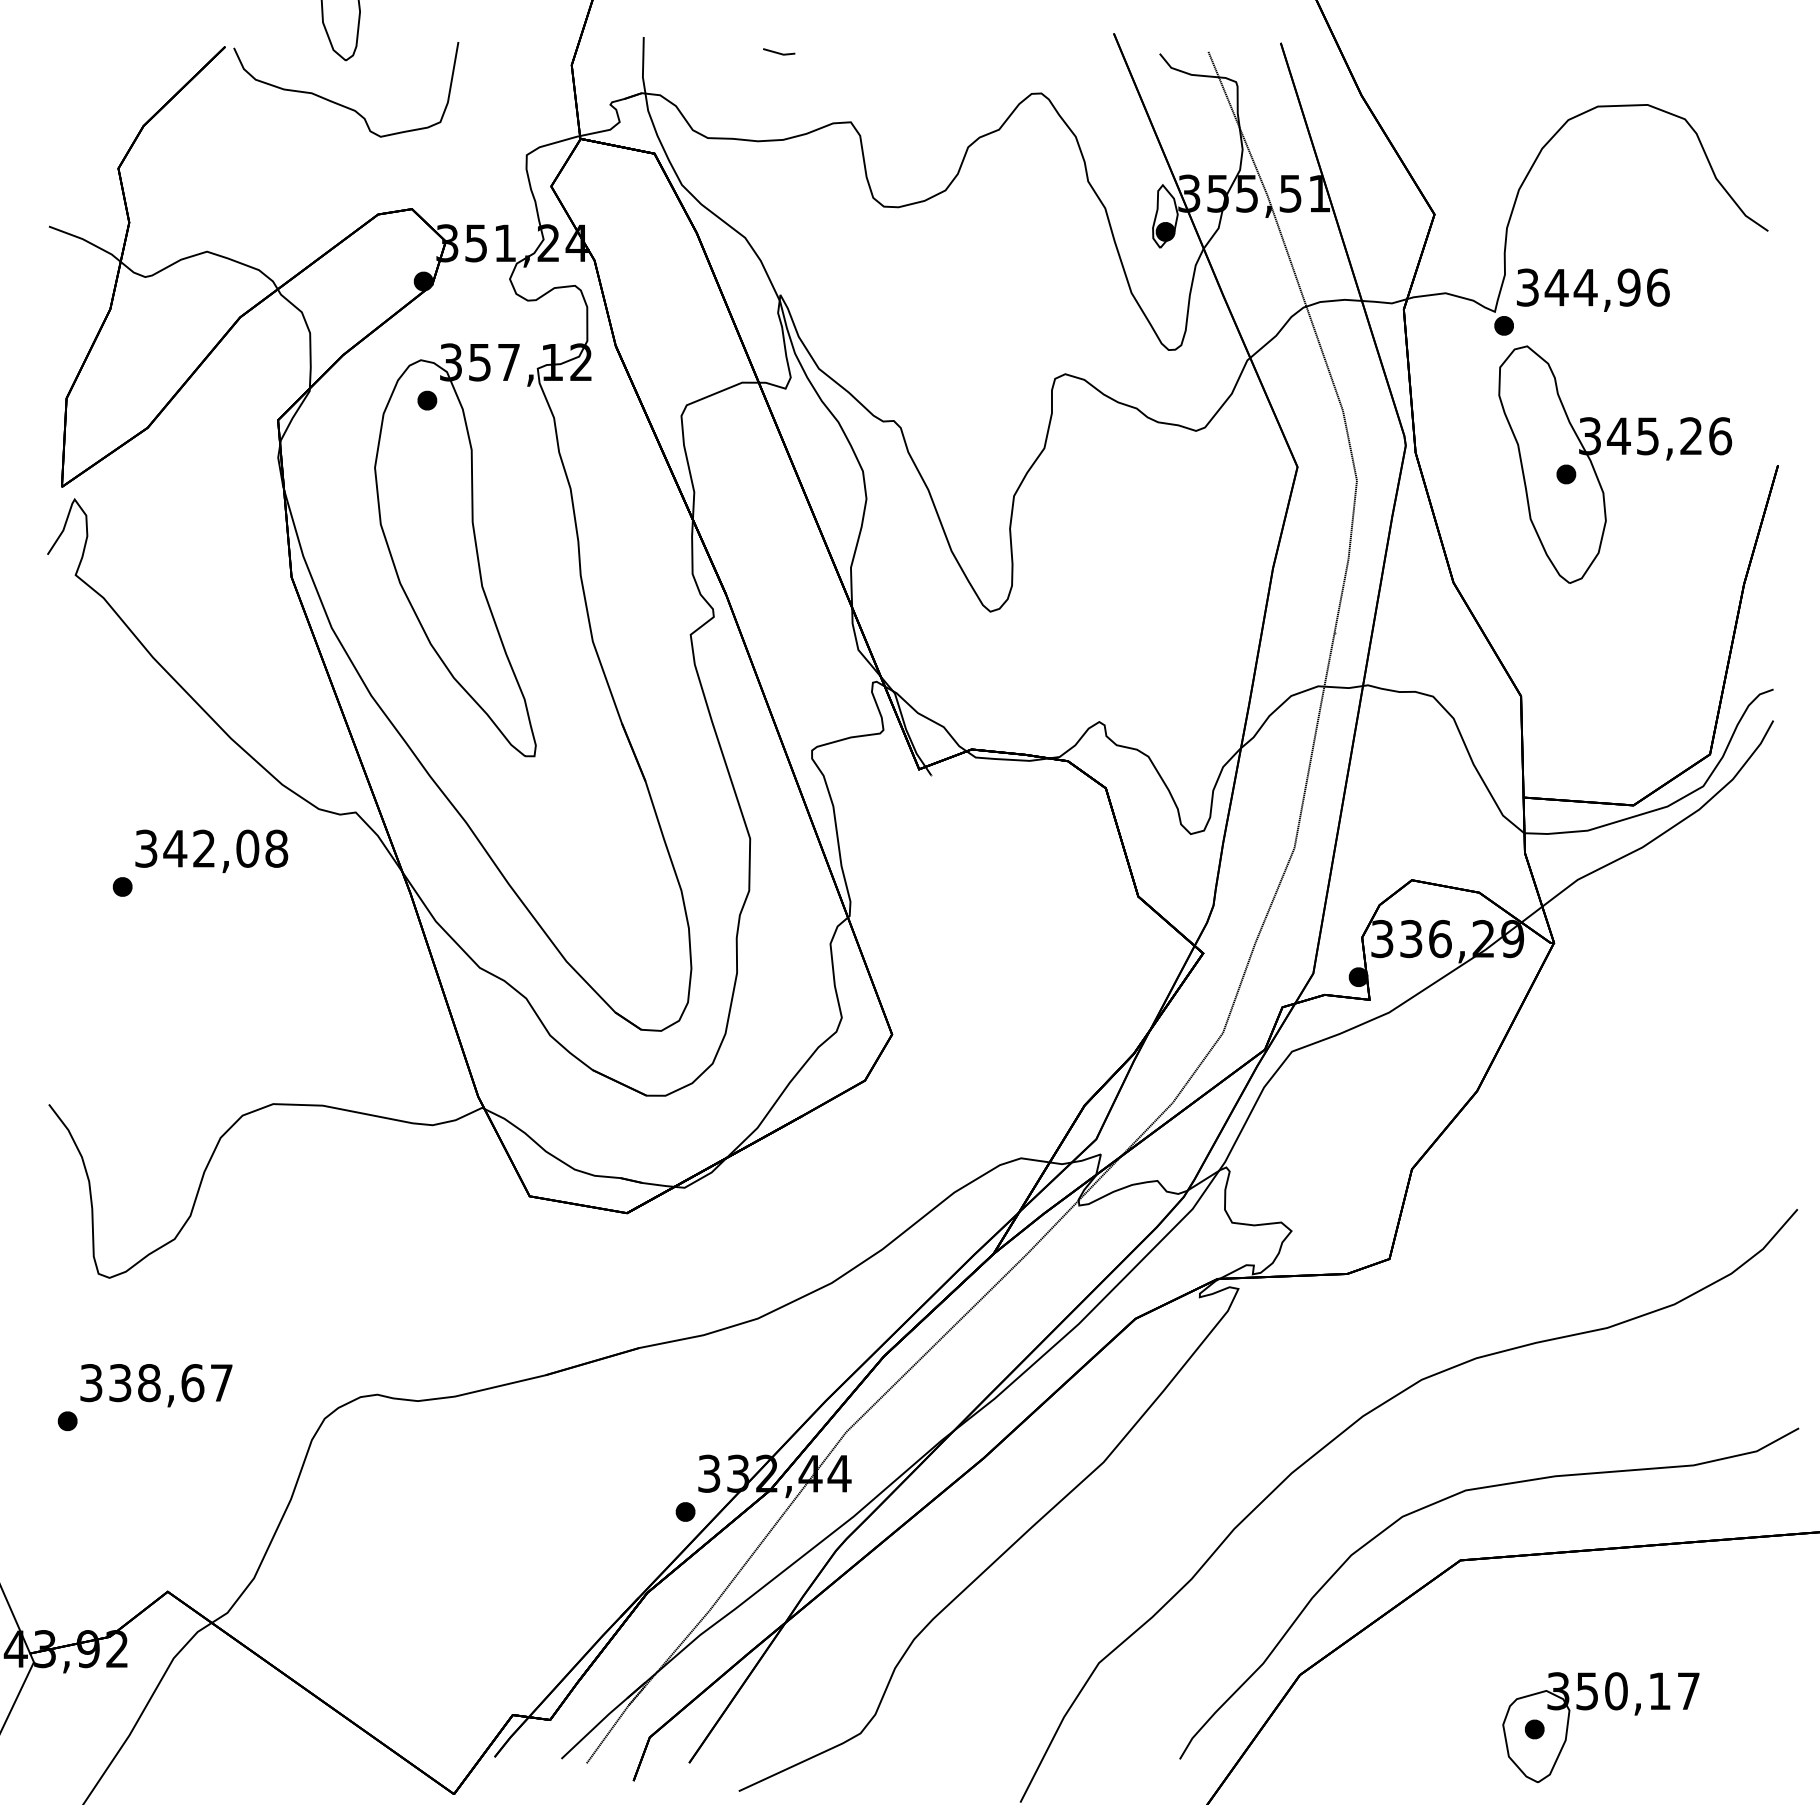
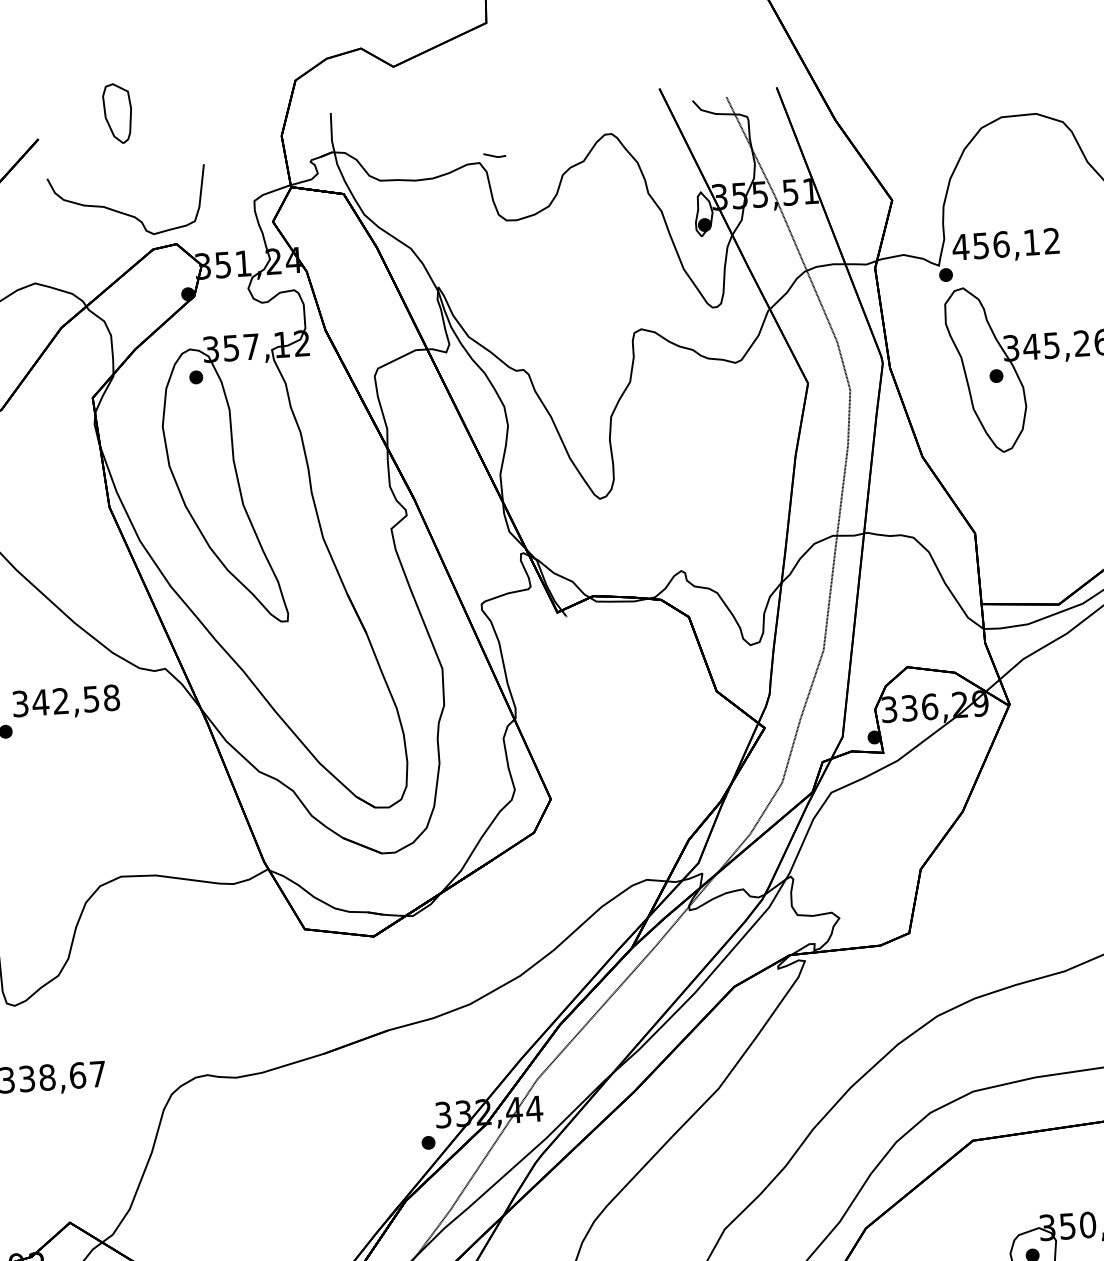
line: (779, 52) -> (495, 155), moved
curve: (342, 104) -> (125, 213), moved
text: (1592, 287) -> (1006, 244), 344,96 -> 456,12
text: (247, 848) -> (91, 699), 342,08 -> 342,58

